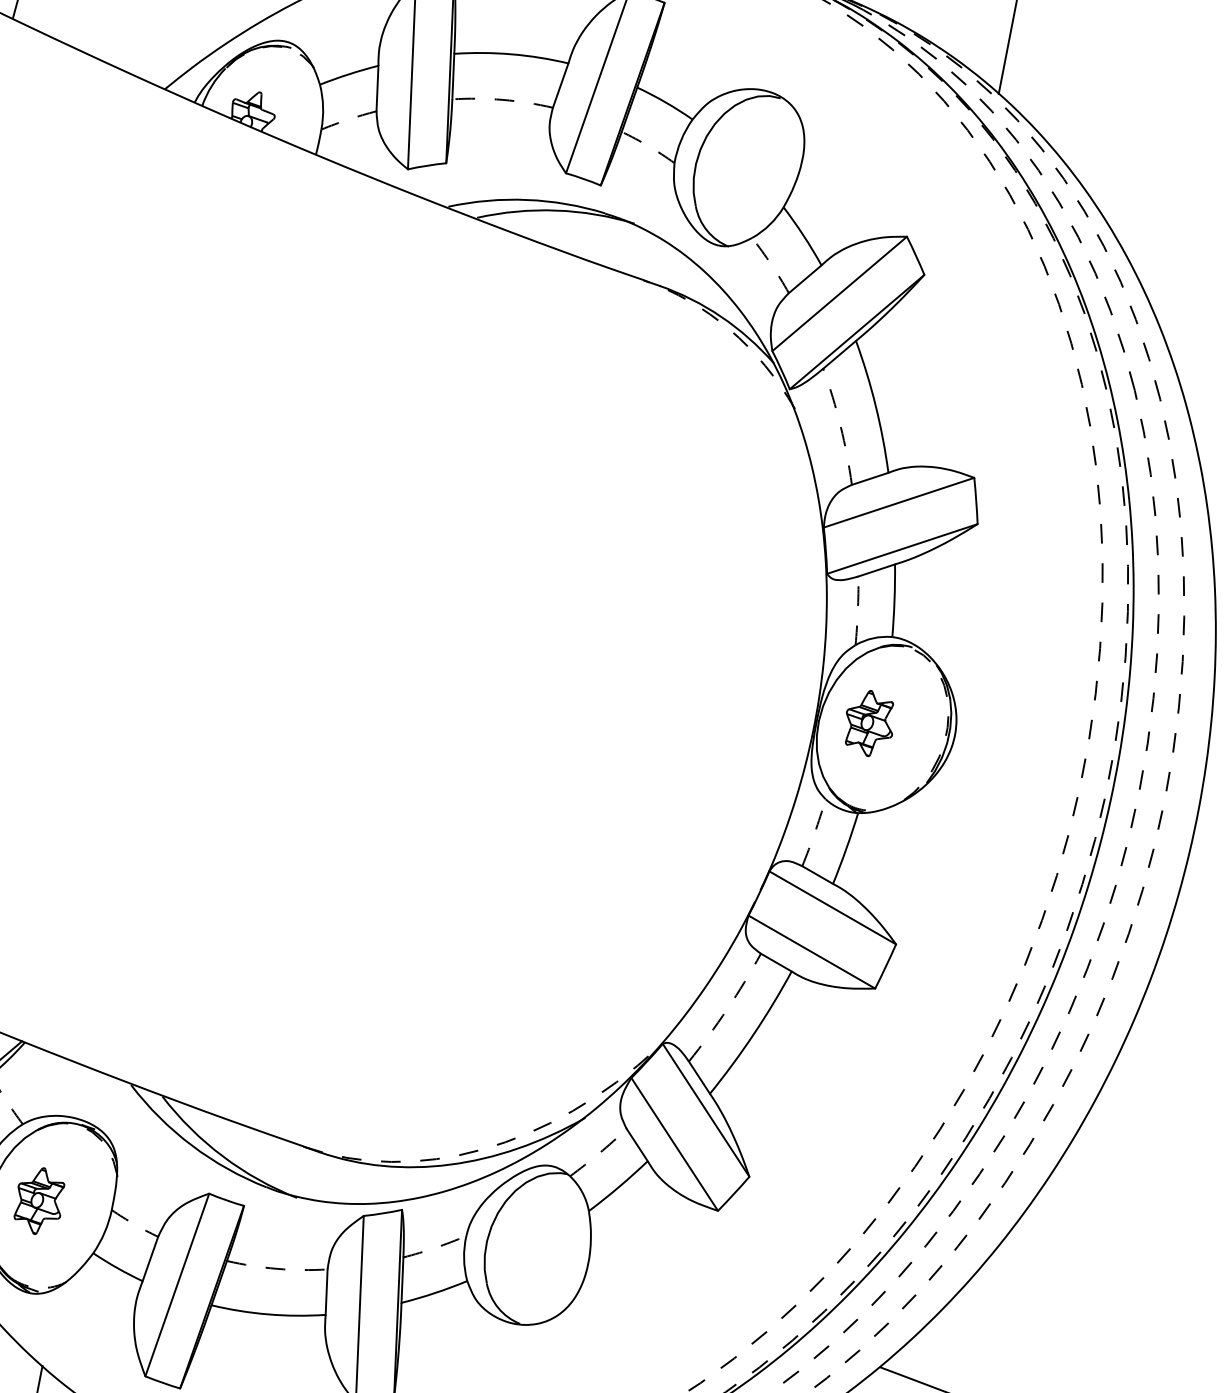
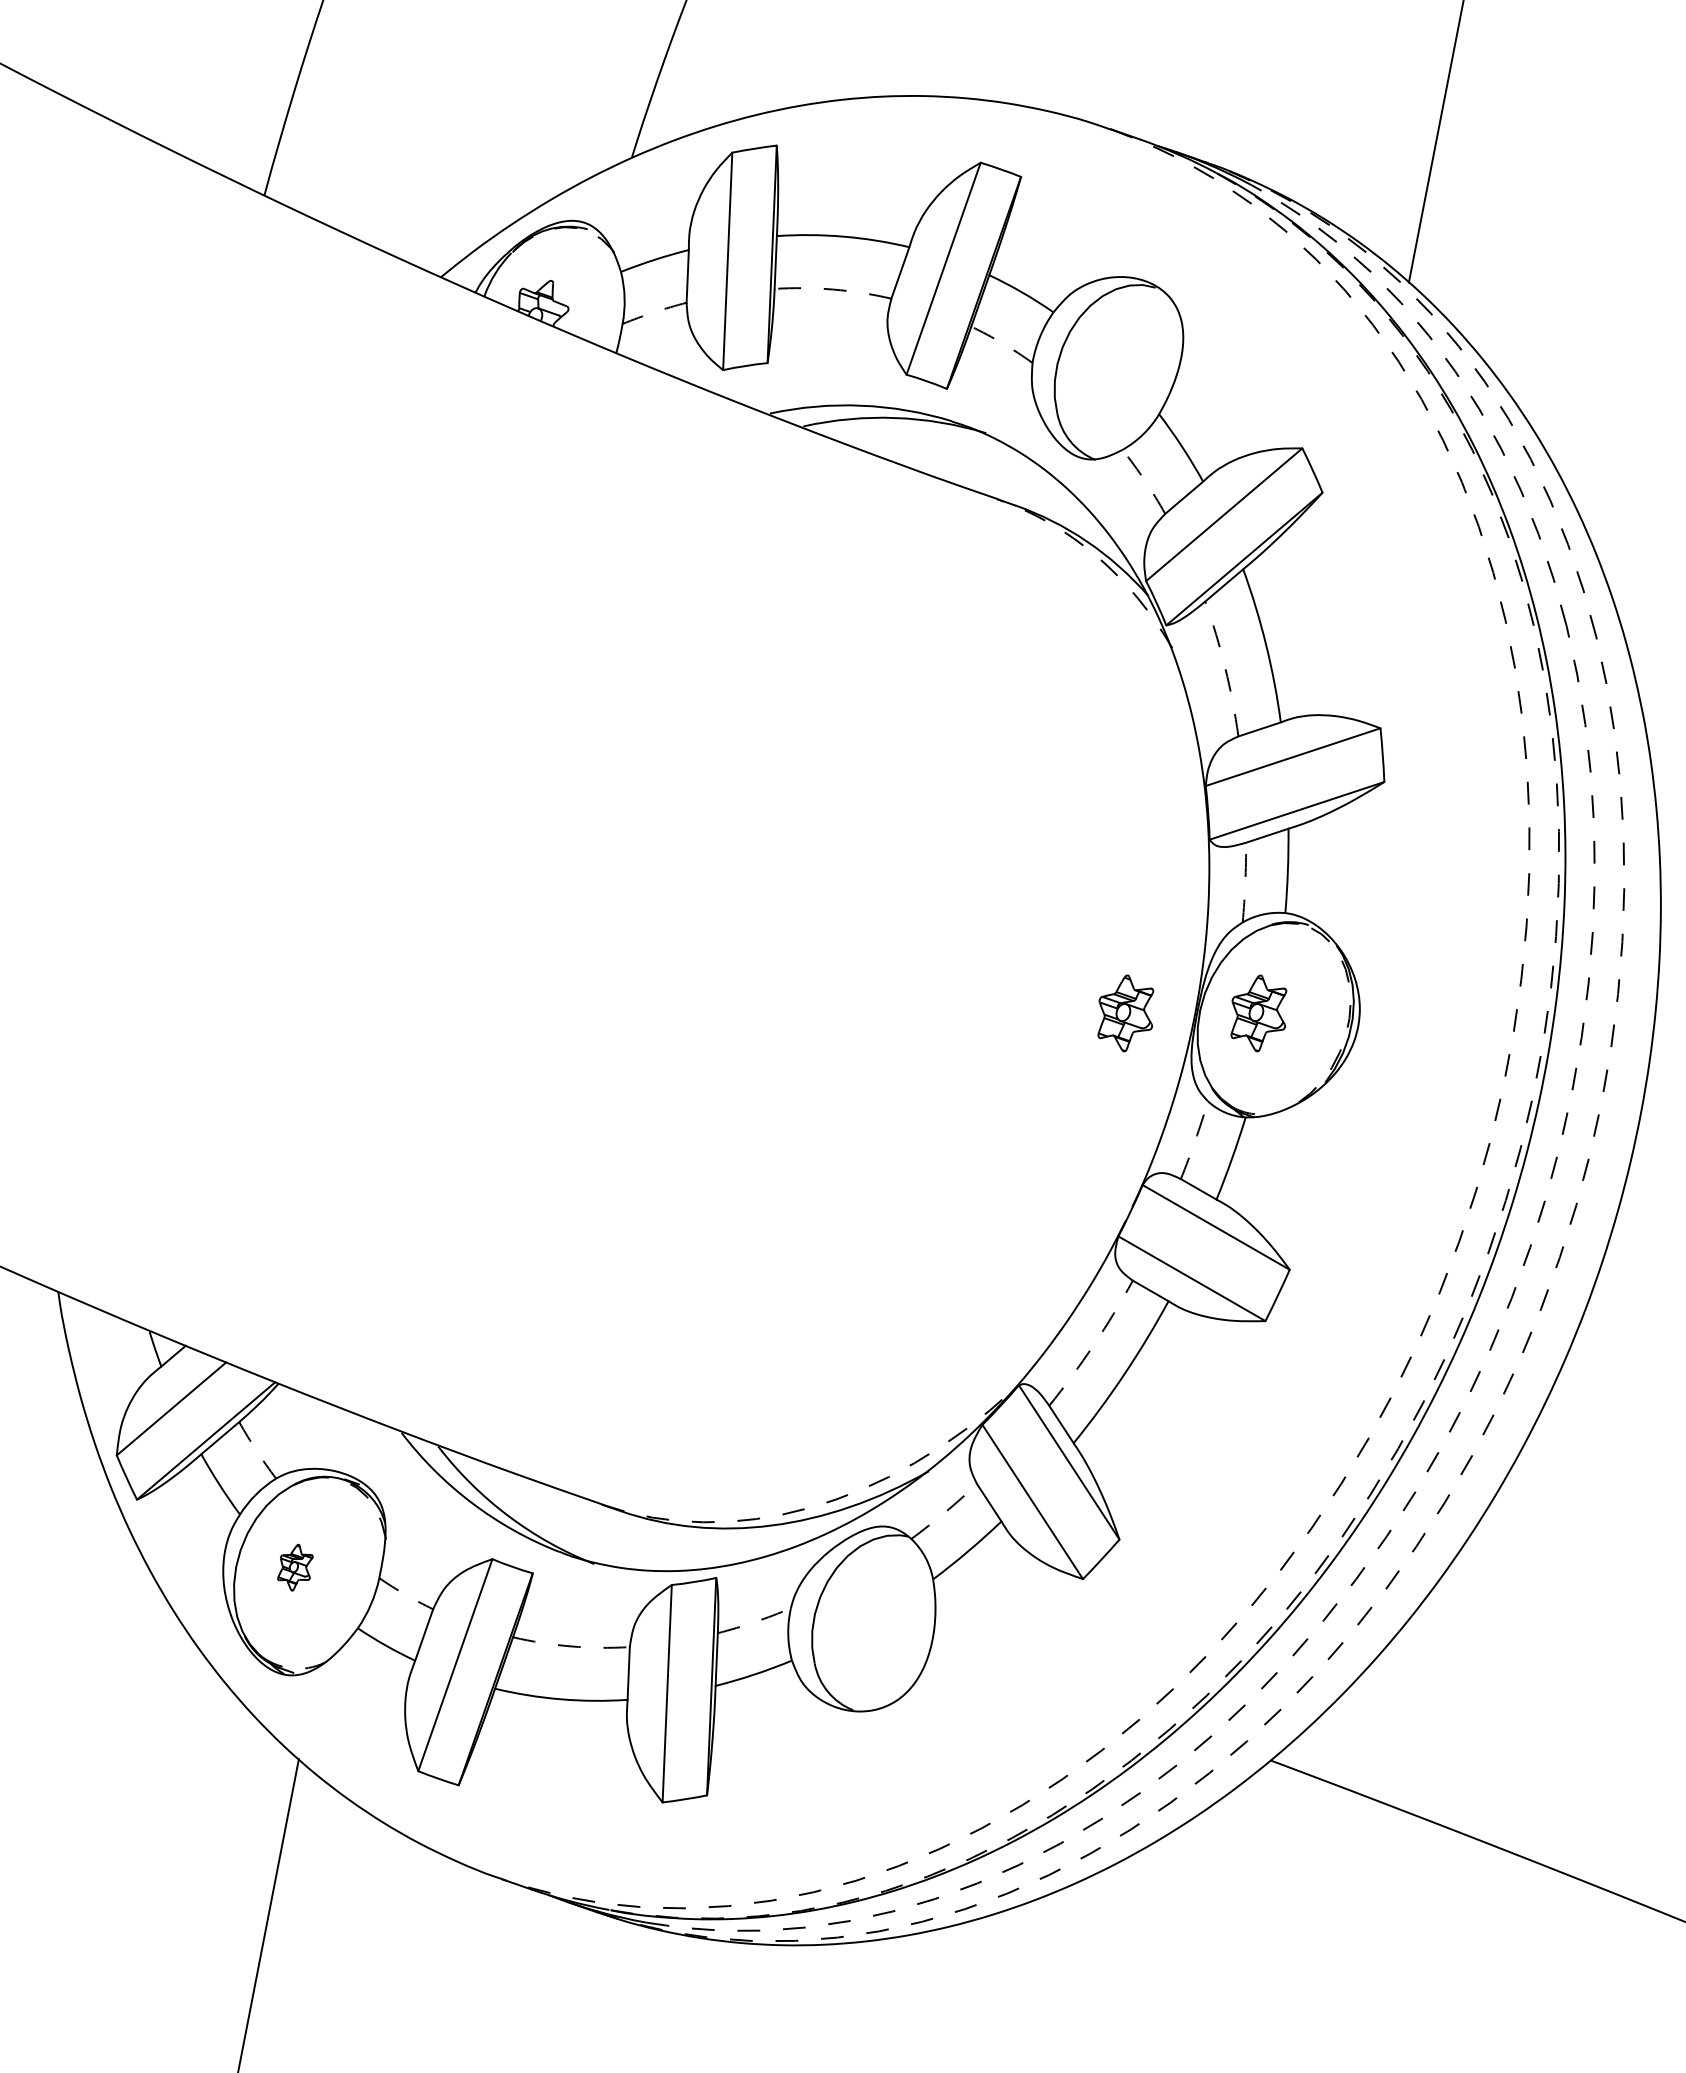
part: (754, 723) -> (1125, 1013), added
part: (39, 1200) -> (295, 1567), size x0.6

